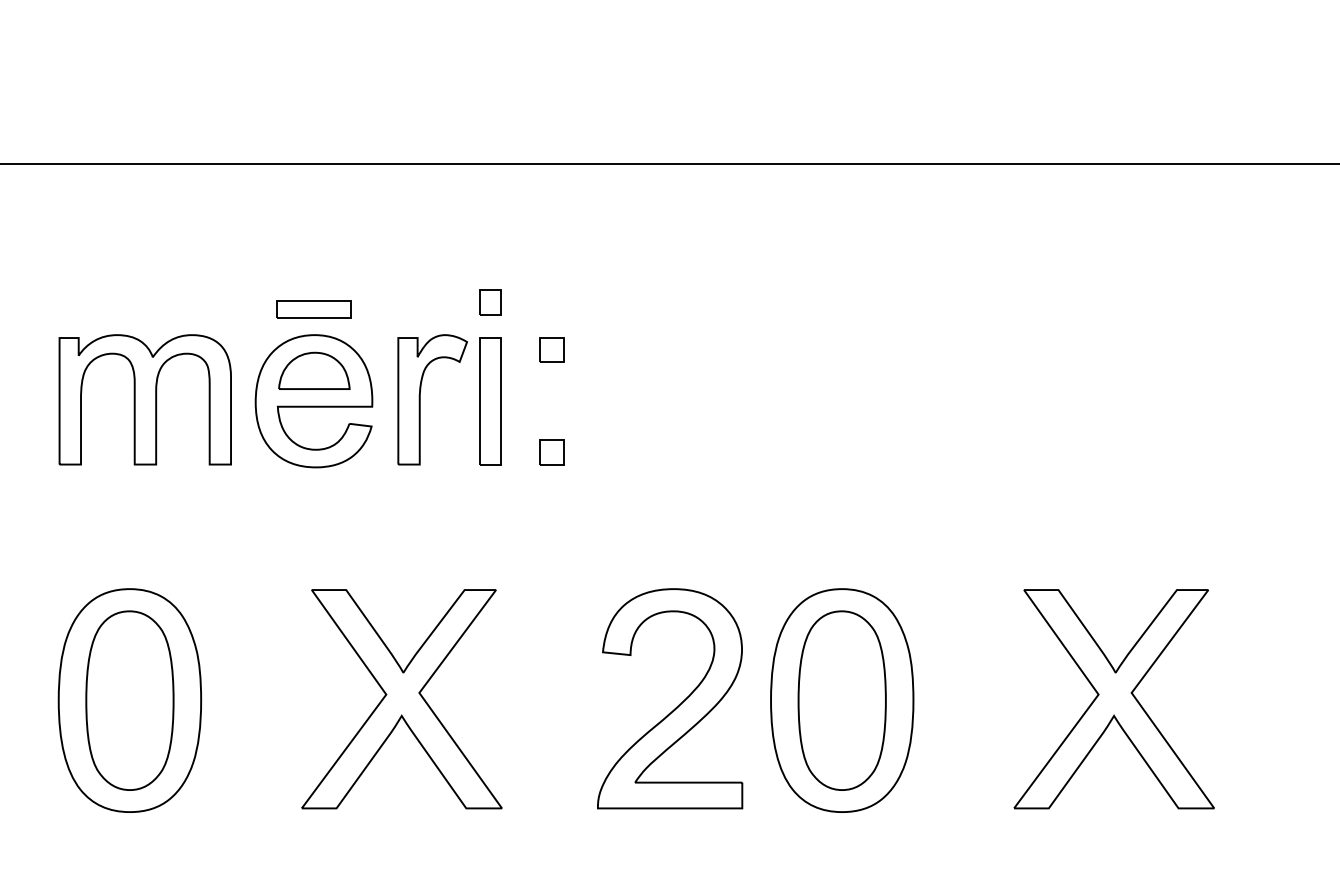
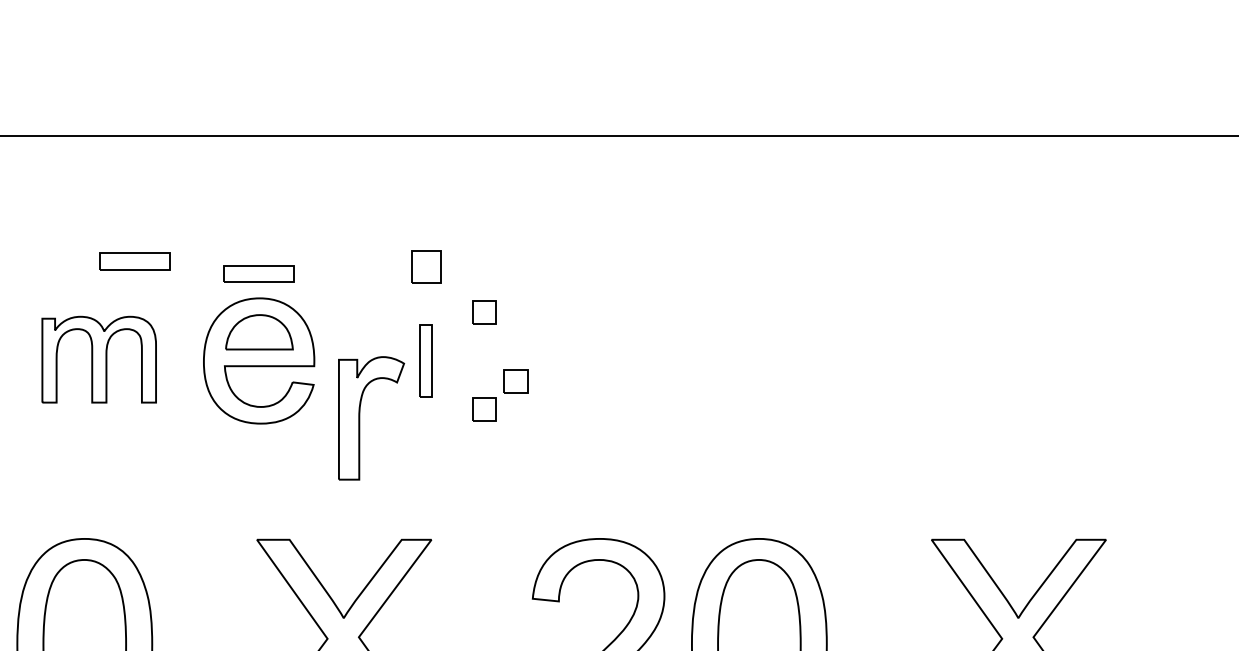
part: (182, 296) -> (134, 261), added
part: (490, 302) -> (426, 267), size x1.4
part: (144, 399) -> (98, 359), size x0.7
part: (420, 399) -> (359, 418), moved
part: (490, 401) -> (426, 361), size x0.6
part: (584, 422) -> (515, 381), added

